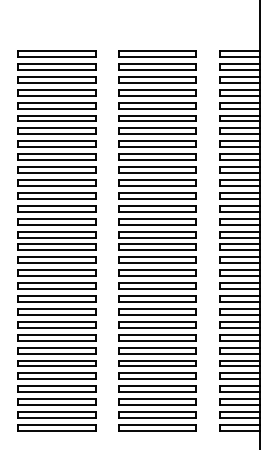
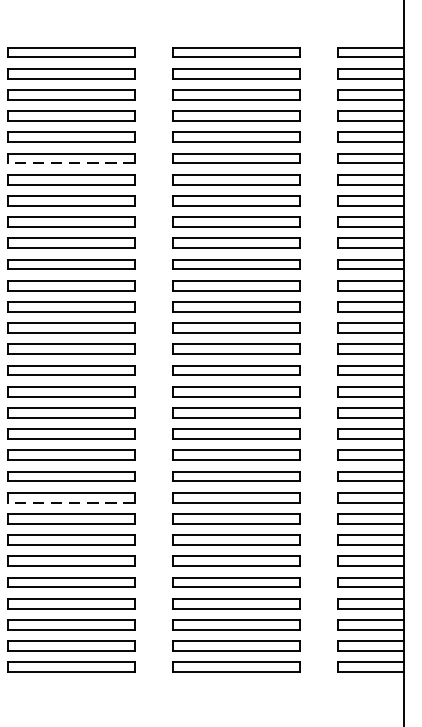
line: (57, 121) -> (71, 163), solid -> dashed
line: (57, 327) -> (71, 502), solid -> dashed

